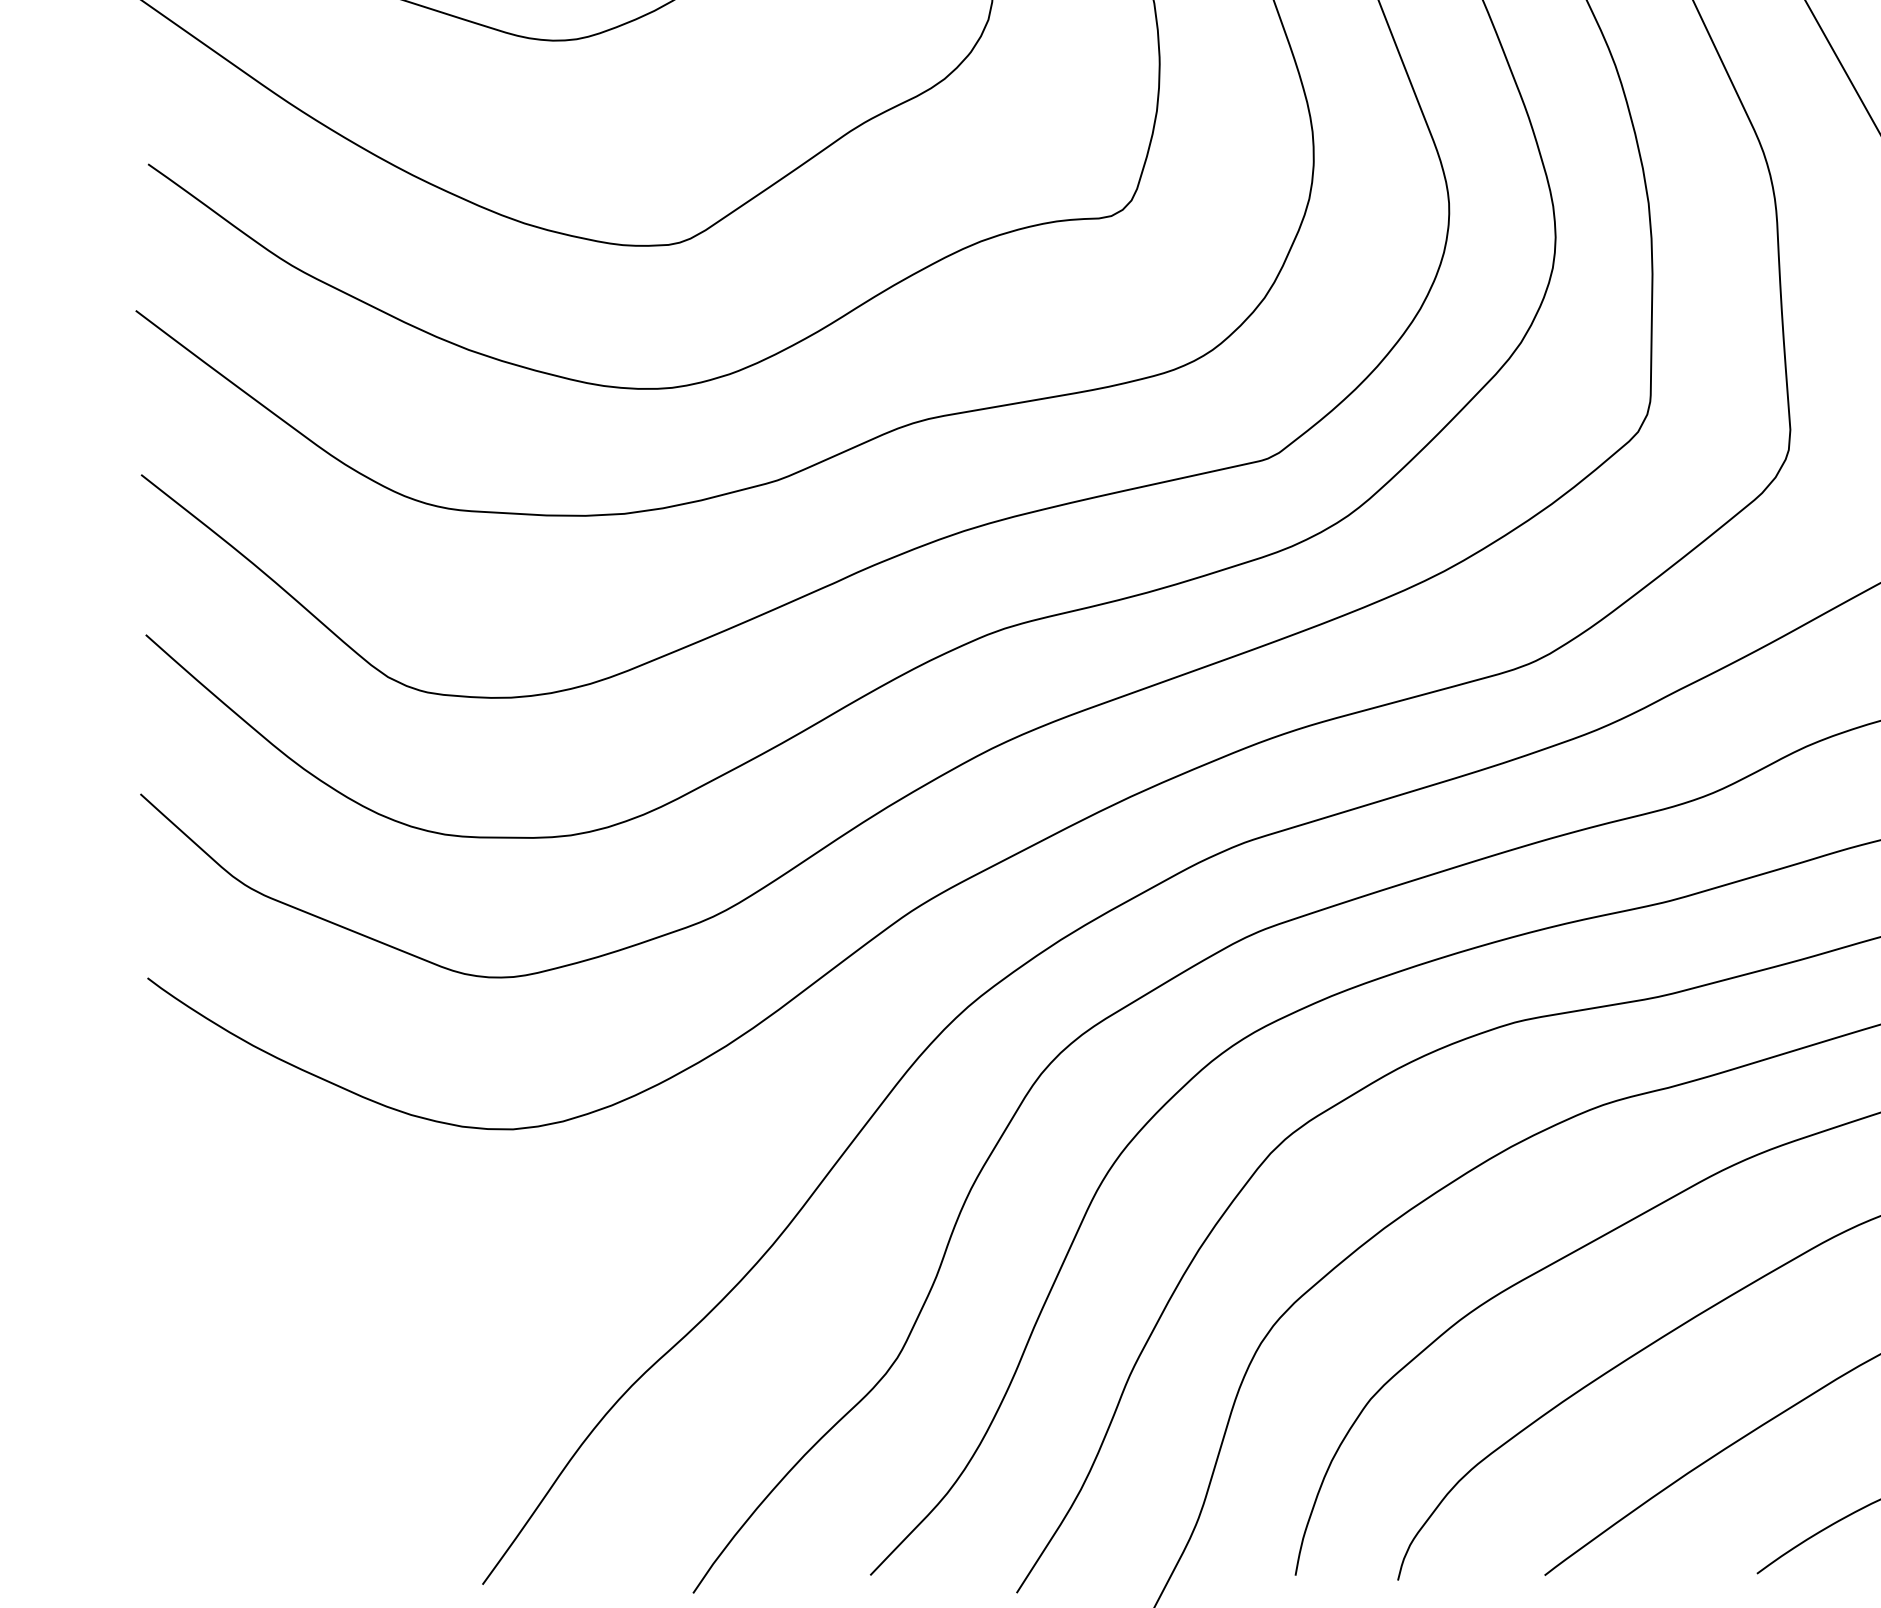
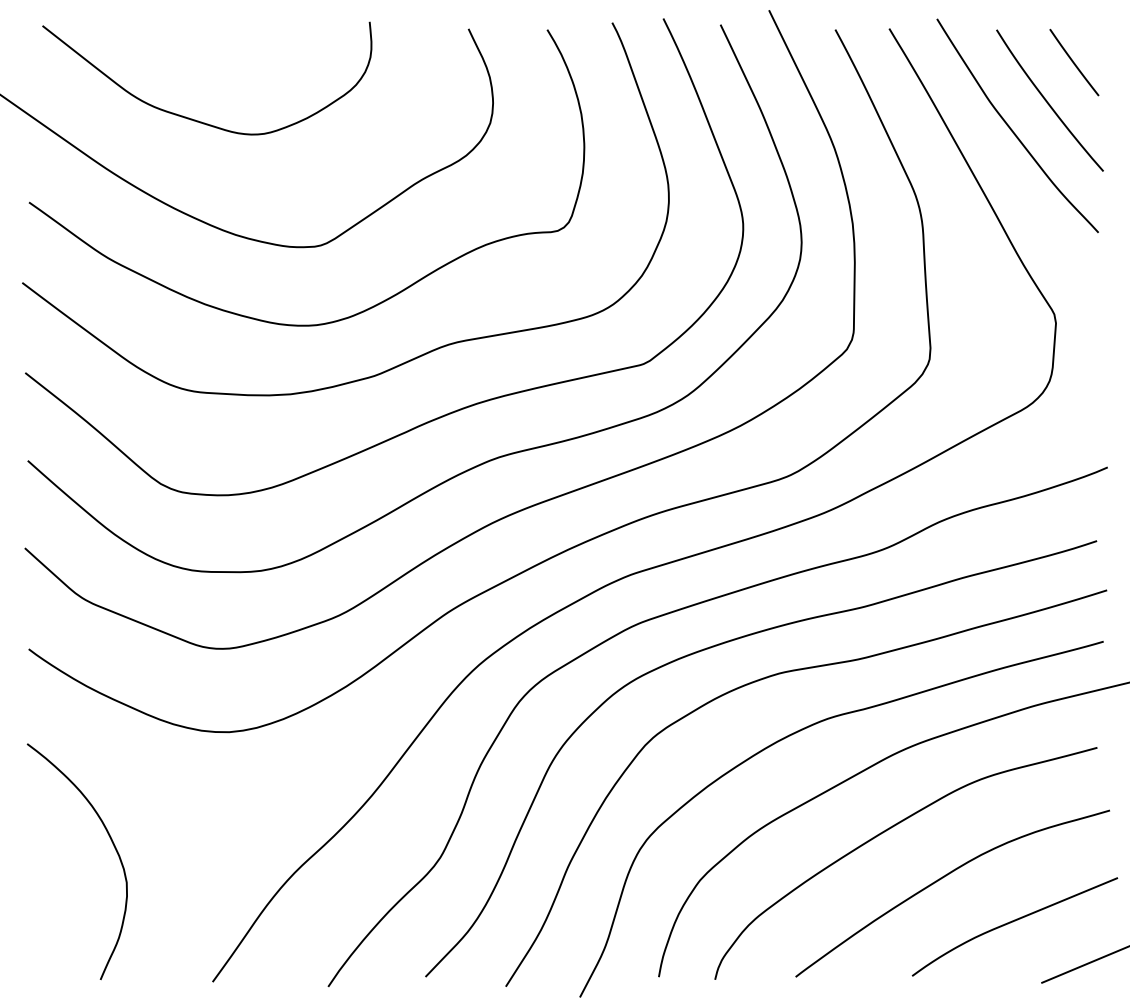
curve: (300, 1333) -> (112, 844), added

